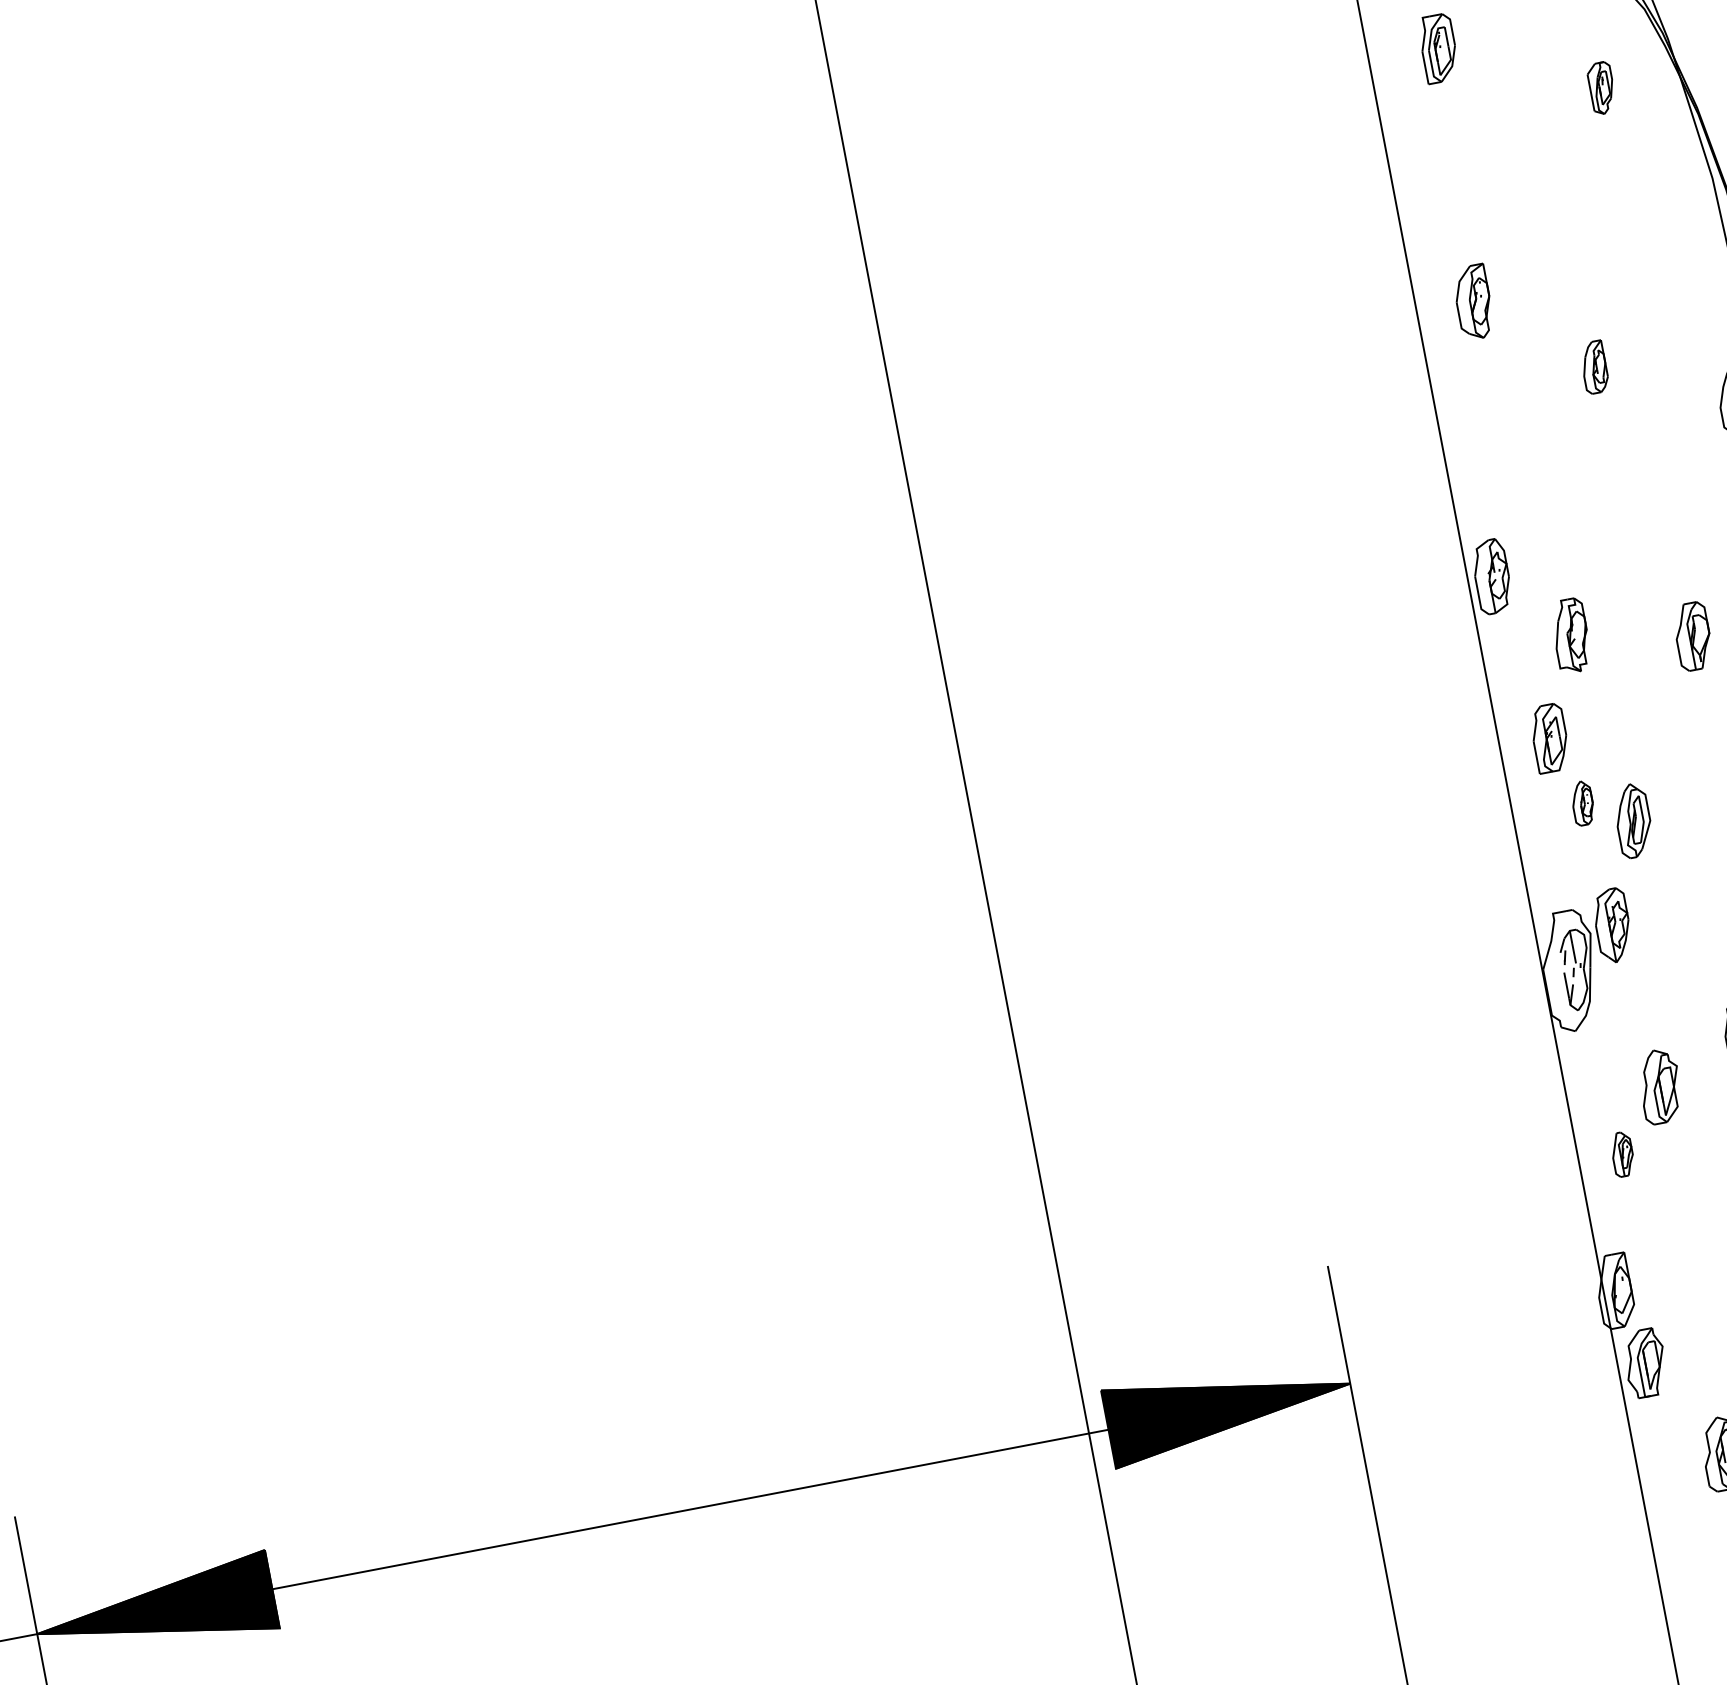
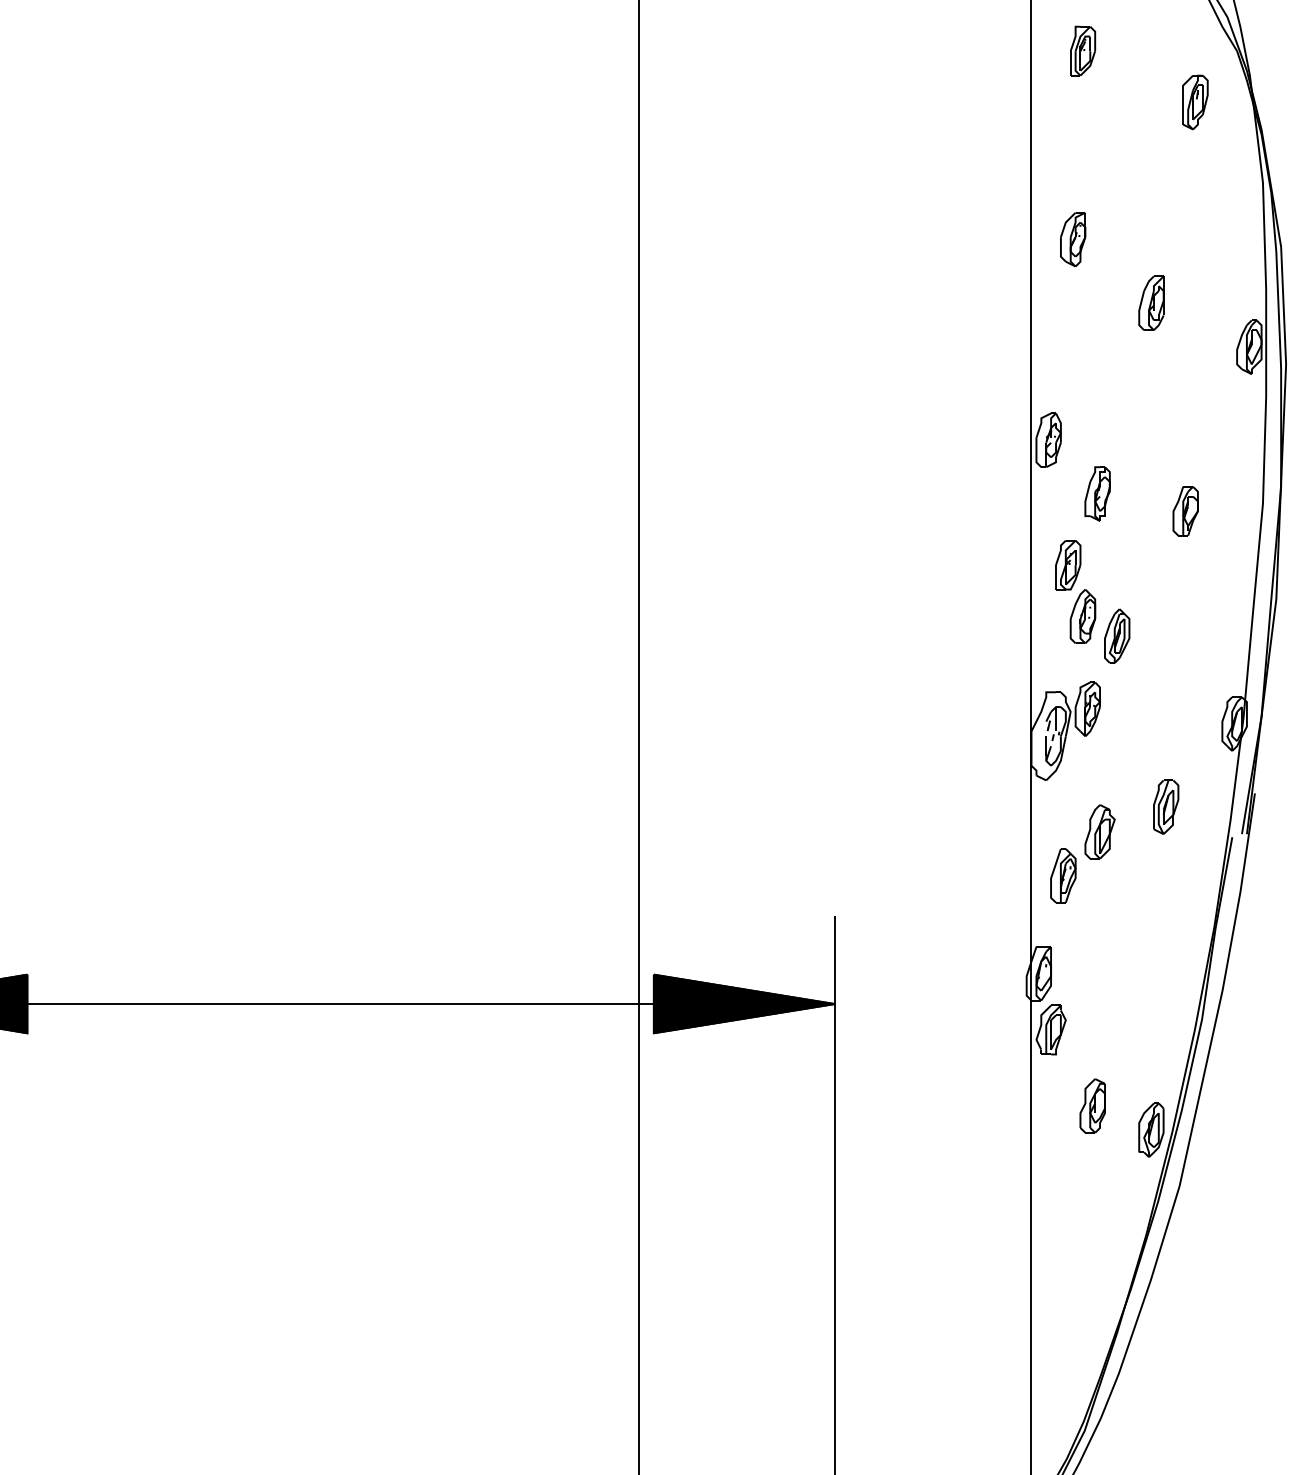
part: (1602, 88) -> (1195, 102), size x1.43
part: (1594, 366) -> (1151, 302), size x1.43
part: (1582, 803) -> (1082, 616), size x1.67
part: (1622, 1153) -> (1063, 875), size x1.67

